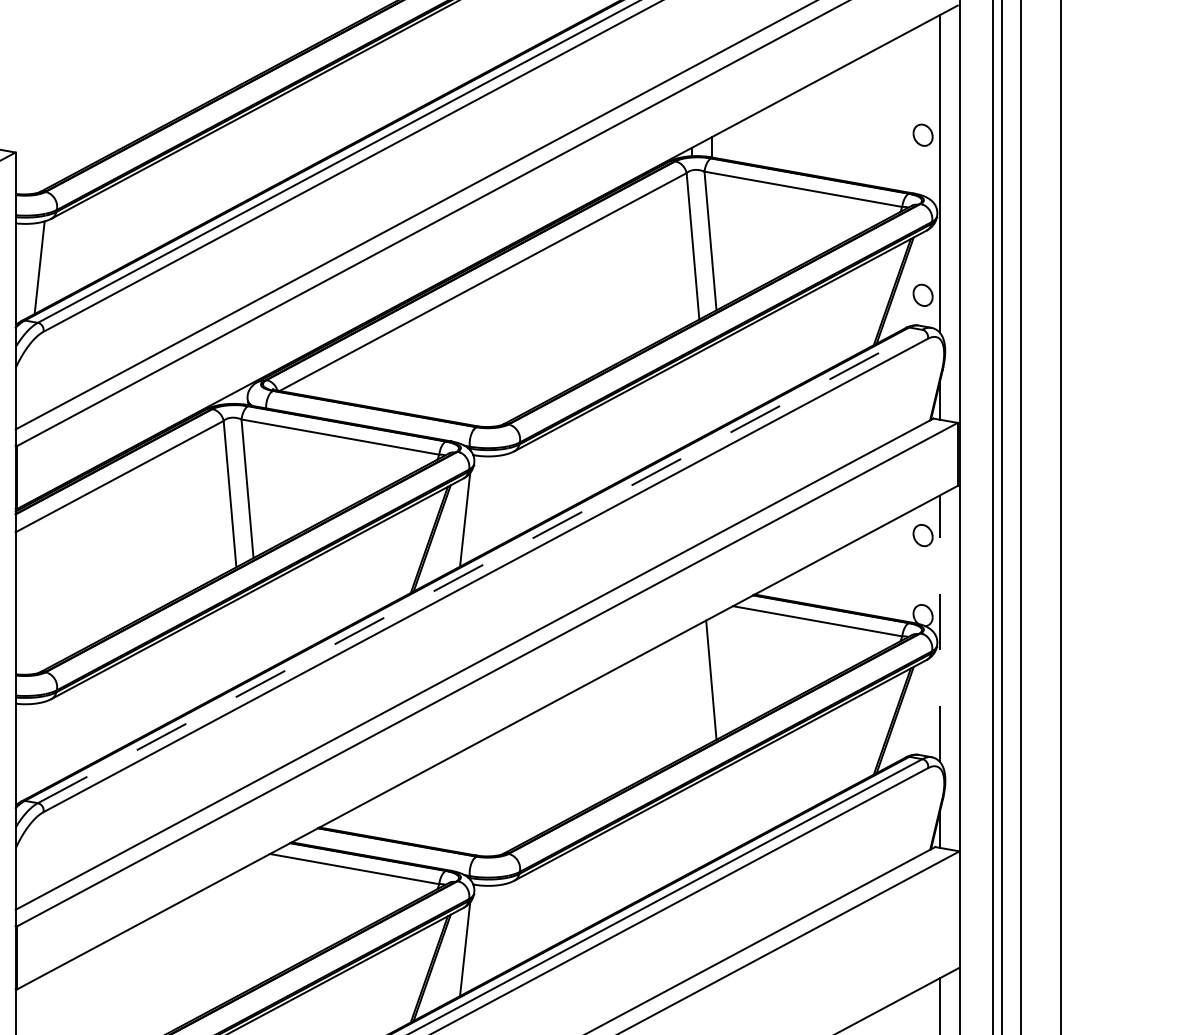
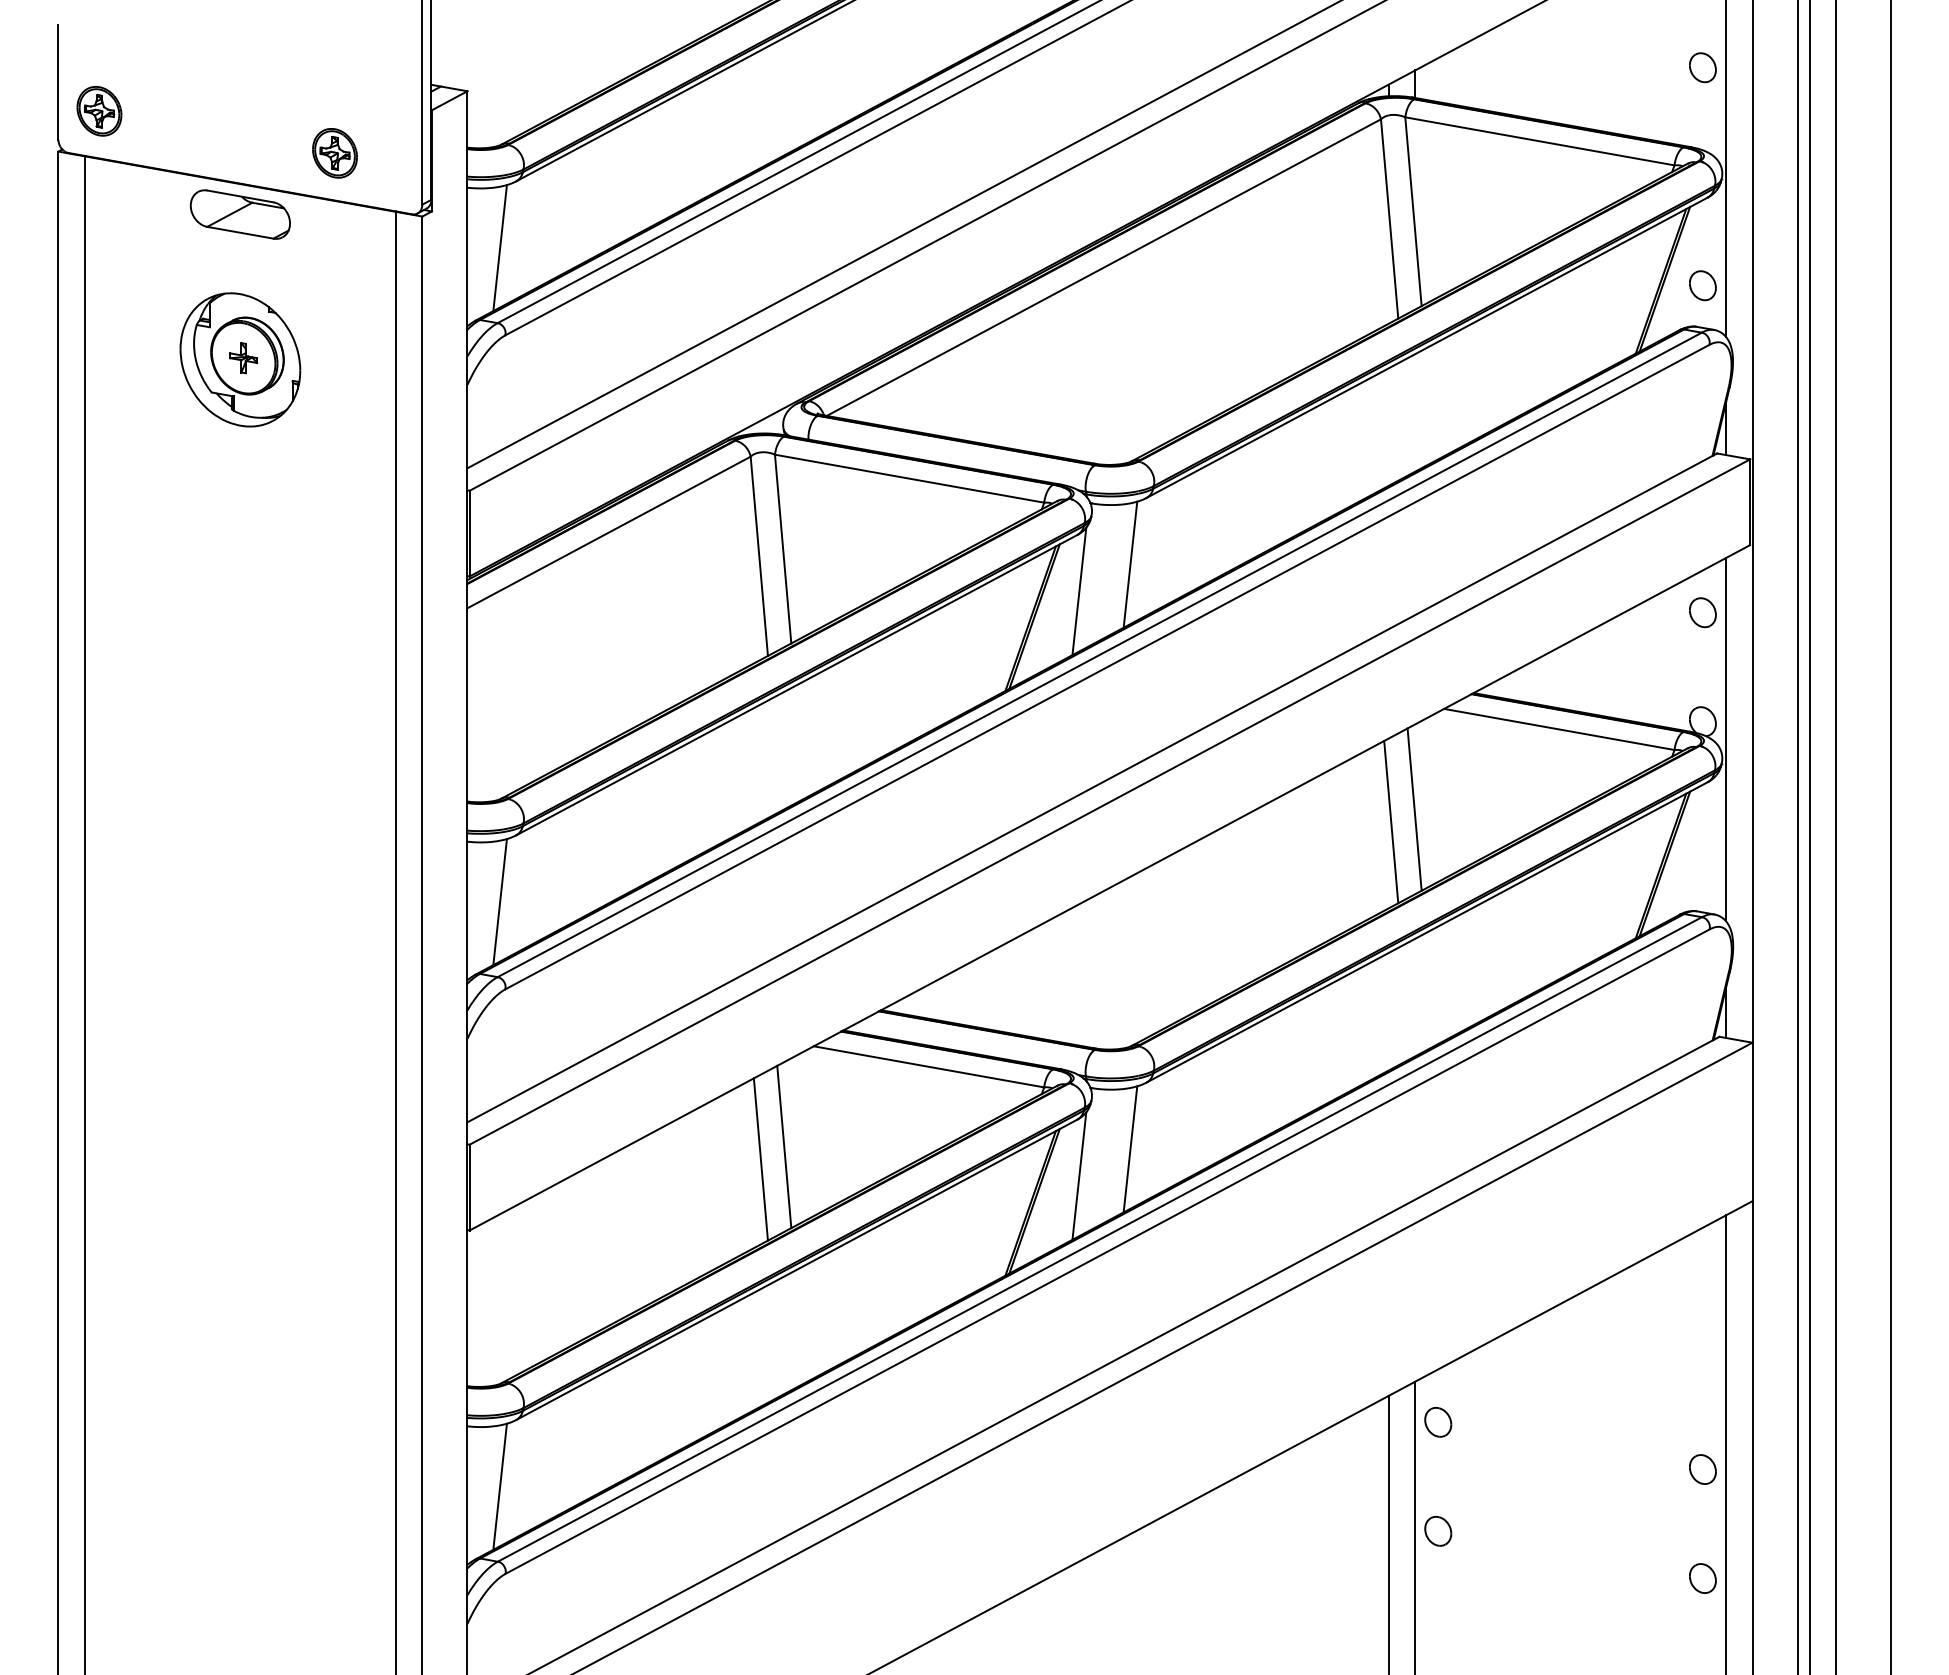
line: (502, 500) -> (1130, 564), added
line: (479, 566) -> (1099, 654), dashed -> solid
line: (940, 628) -> (1726, 739), dashed -> solid
line: (694, 689) -> (1391, 822), added
line: (39, 748) -> (499, 902), added
line: (248, 927) -> (784, 1146), added
line: (502, 929) -> (1130, 1149), added
line: (230, 937) -> (760, 1159), added

